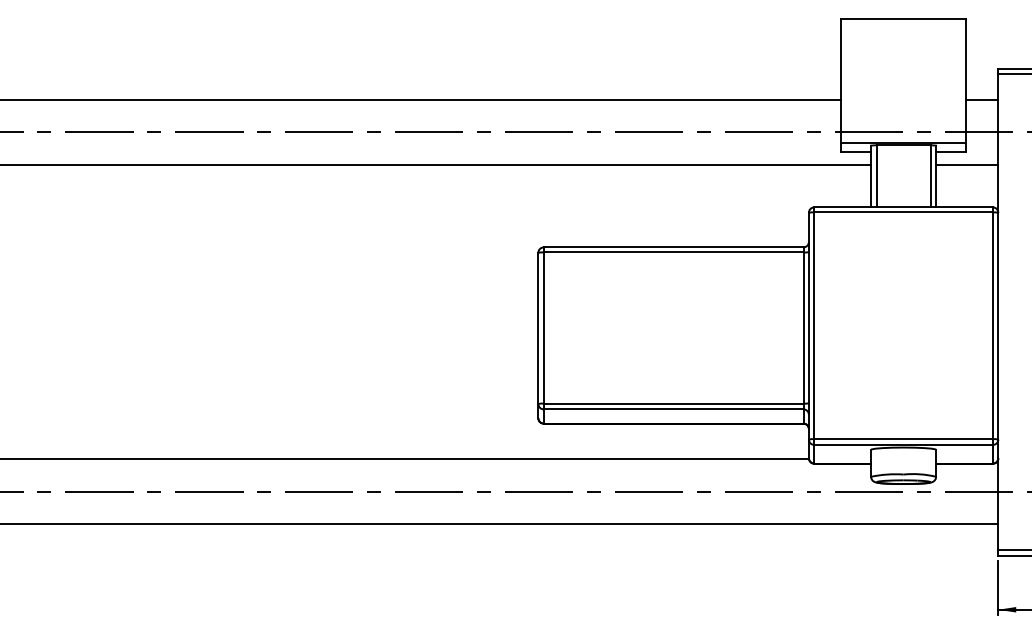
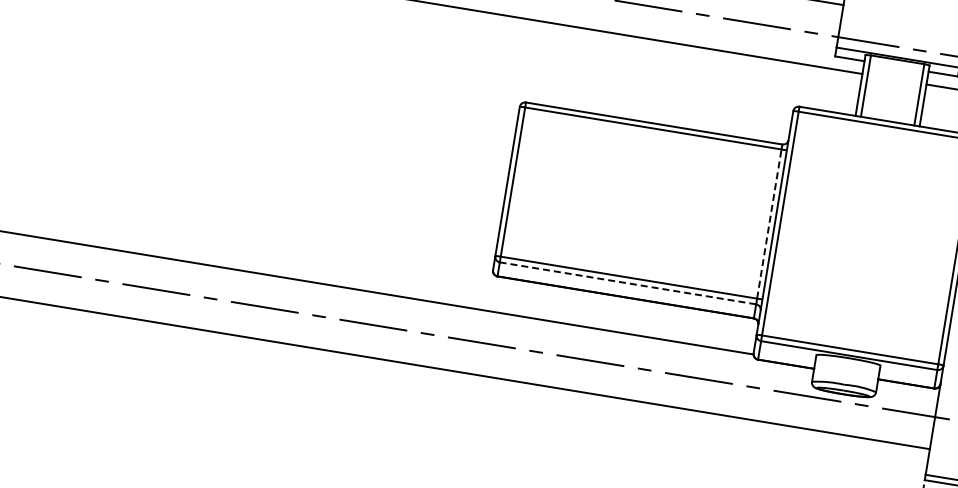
line: (803, 328) -> (769, 224), solid -> dashed
line: (673, 409) -> (627, 283), solid -> dashed

